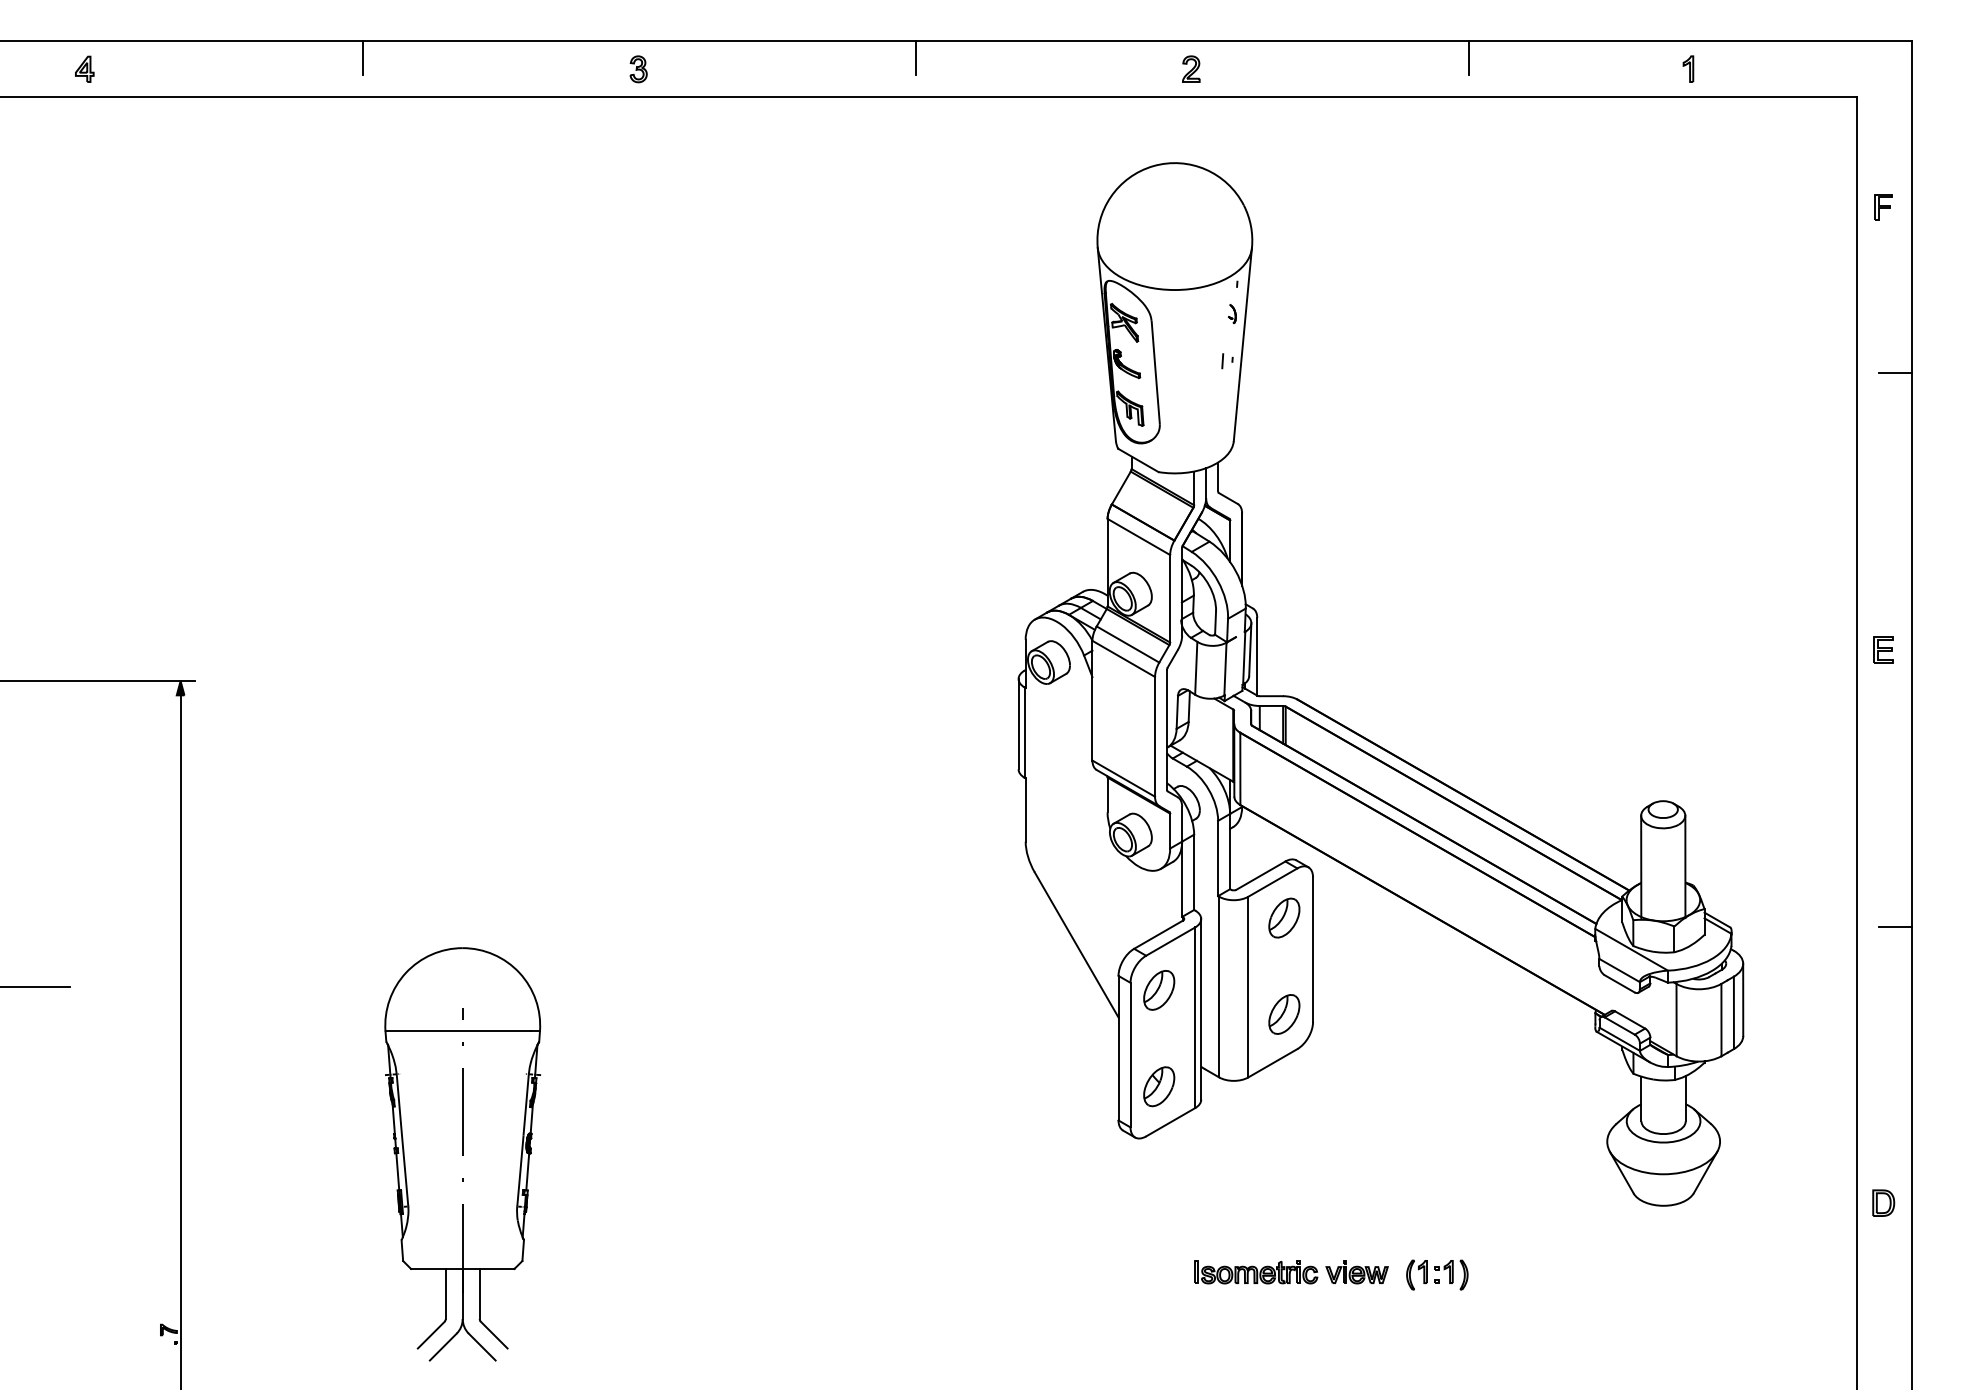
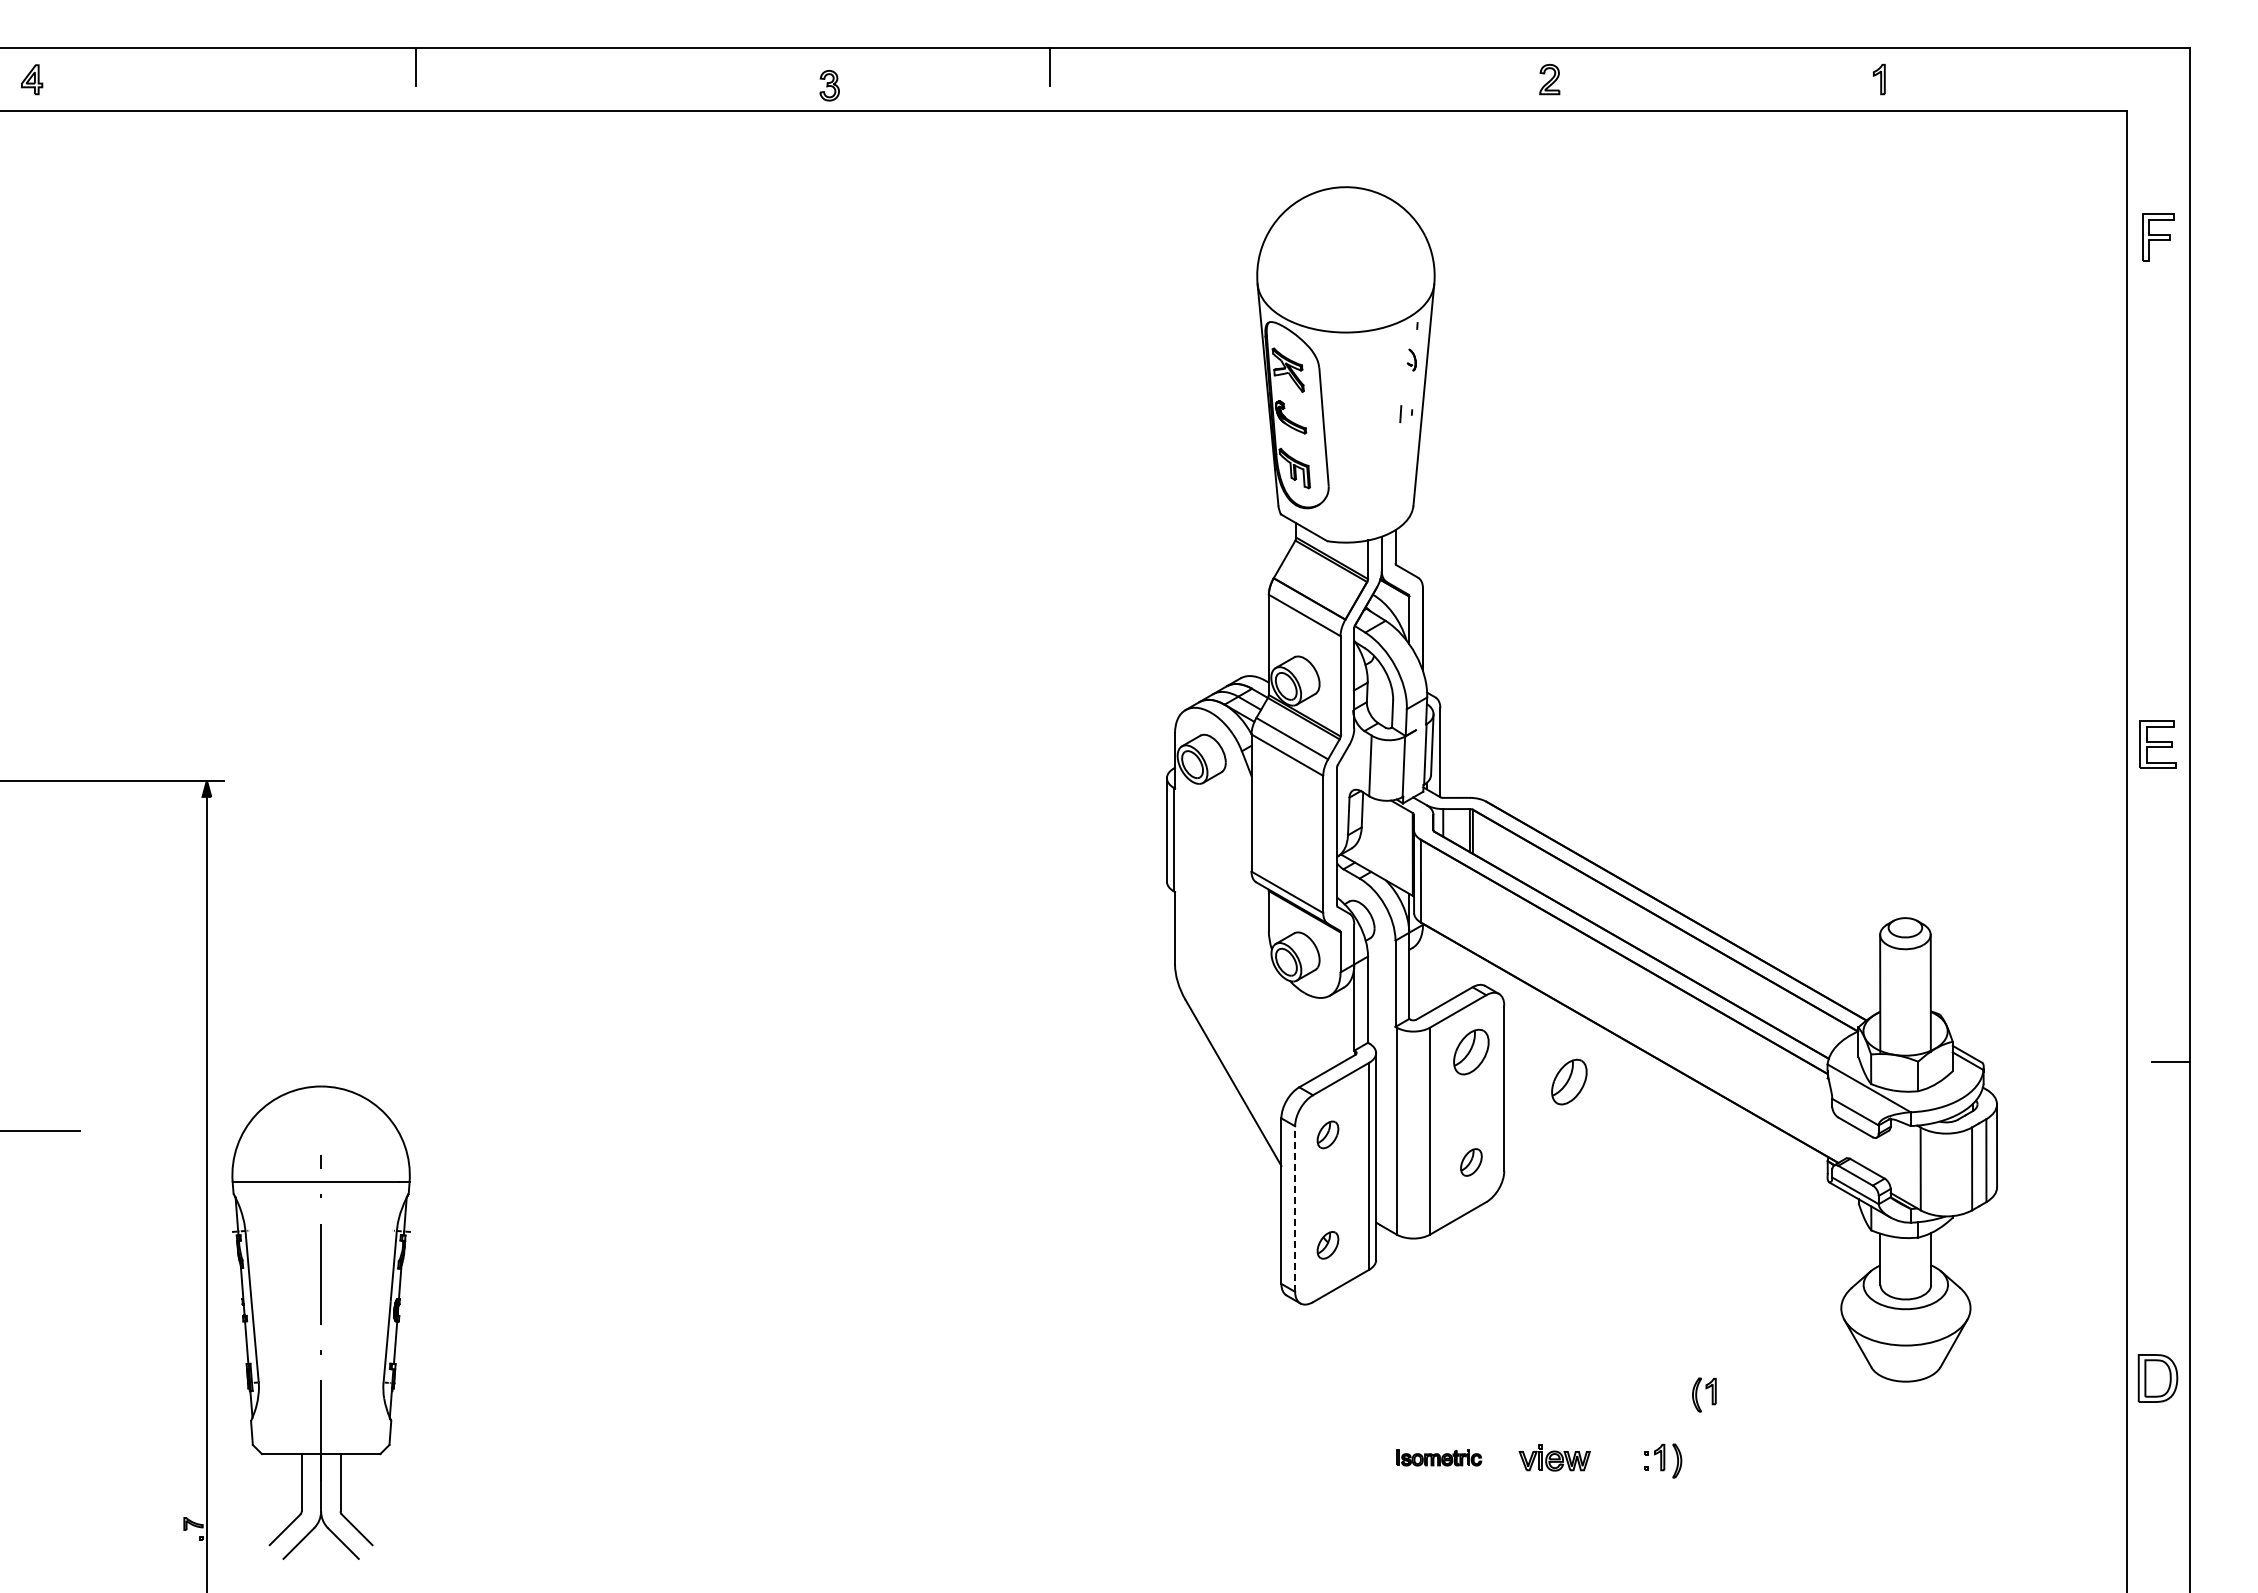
line: (1469, 57) -> (1683, 66), removed
part: (85, 69) -> (32, 79), moved
part: (638, 69) -> (829, 85), moved
part: (1191, 69) -> (1549, 79), moved
part: (1687, 69) -> (1878, 79), moved
part: (1883, 207) -> (2157, 237), size x1.6
line: (1895, 373) -> (2171, 428), removed
part: (1883, 649) -> (2157, 744), size x1.6
part: (1370, 943) -> (1569, 1081), added
part: (1158, 990) -> (1327, 1134), size x0.6
part: (1284, 1014) -> (1471, 1162), size x0.6
line: (1130, 1055) -> (1295, 1209), solid -> dashed
part: (1158, 1086) -> (1327, 1245), size x0.6
part: (462, 1154) -> (320, 1322), moved
part: (1883, 1203) -> (2157, 1378), size x1.6
part: (1256, 1271) -> (1439, 1457), size x0.6
part: (1417, 1274) -> (1704, 1394), moved

